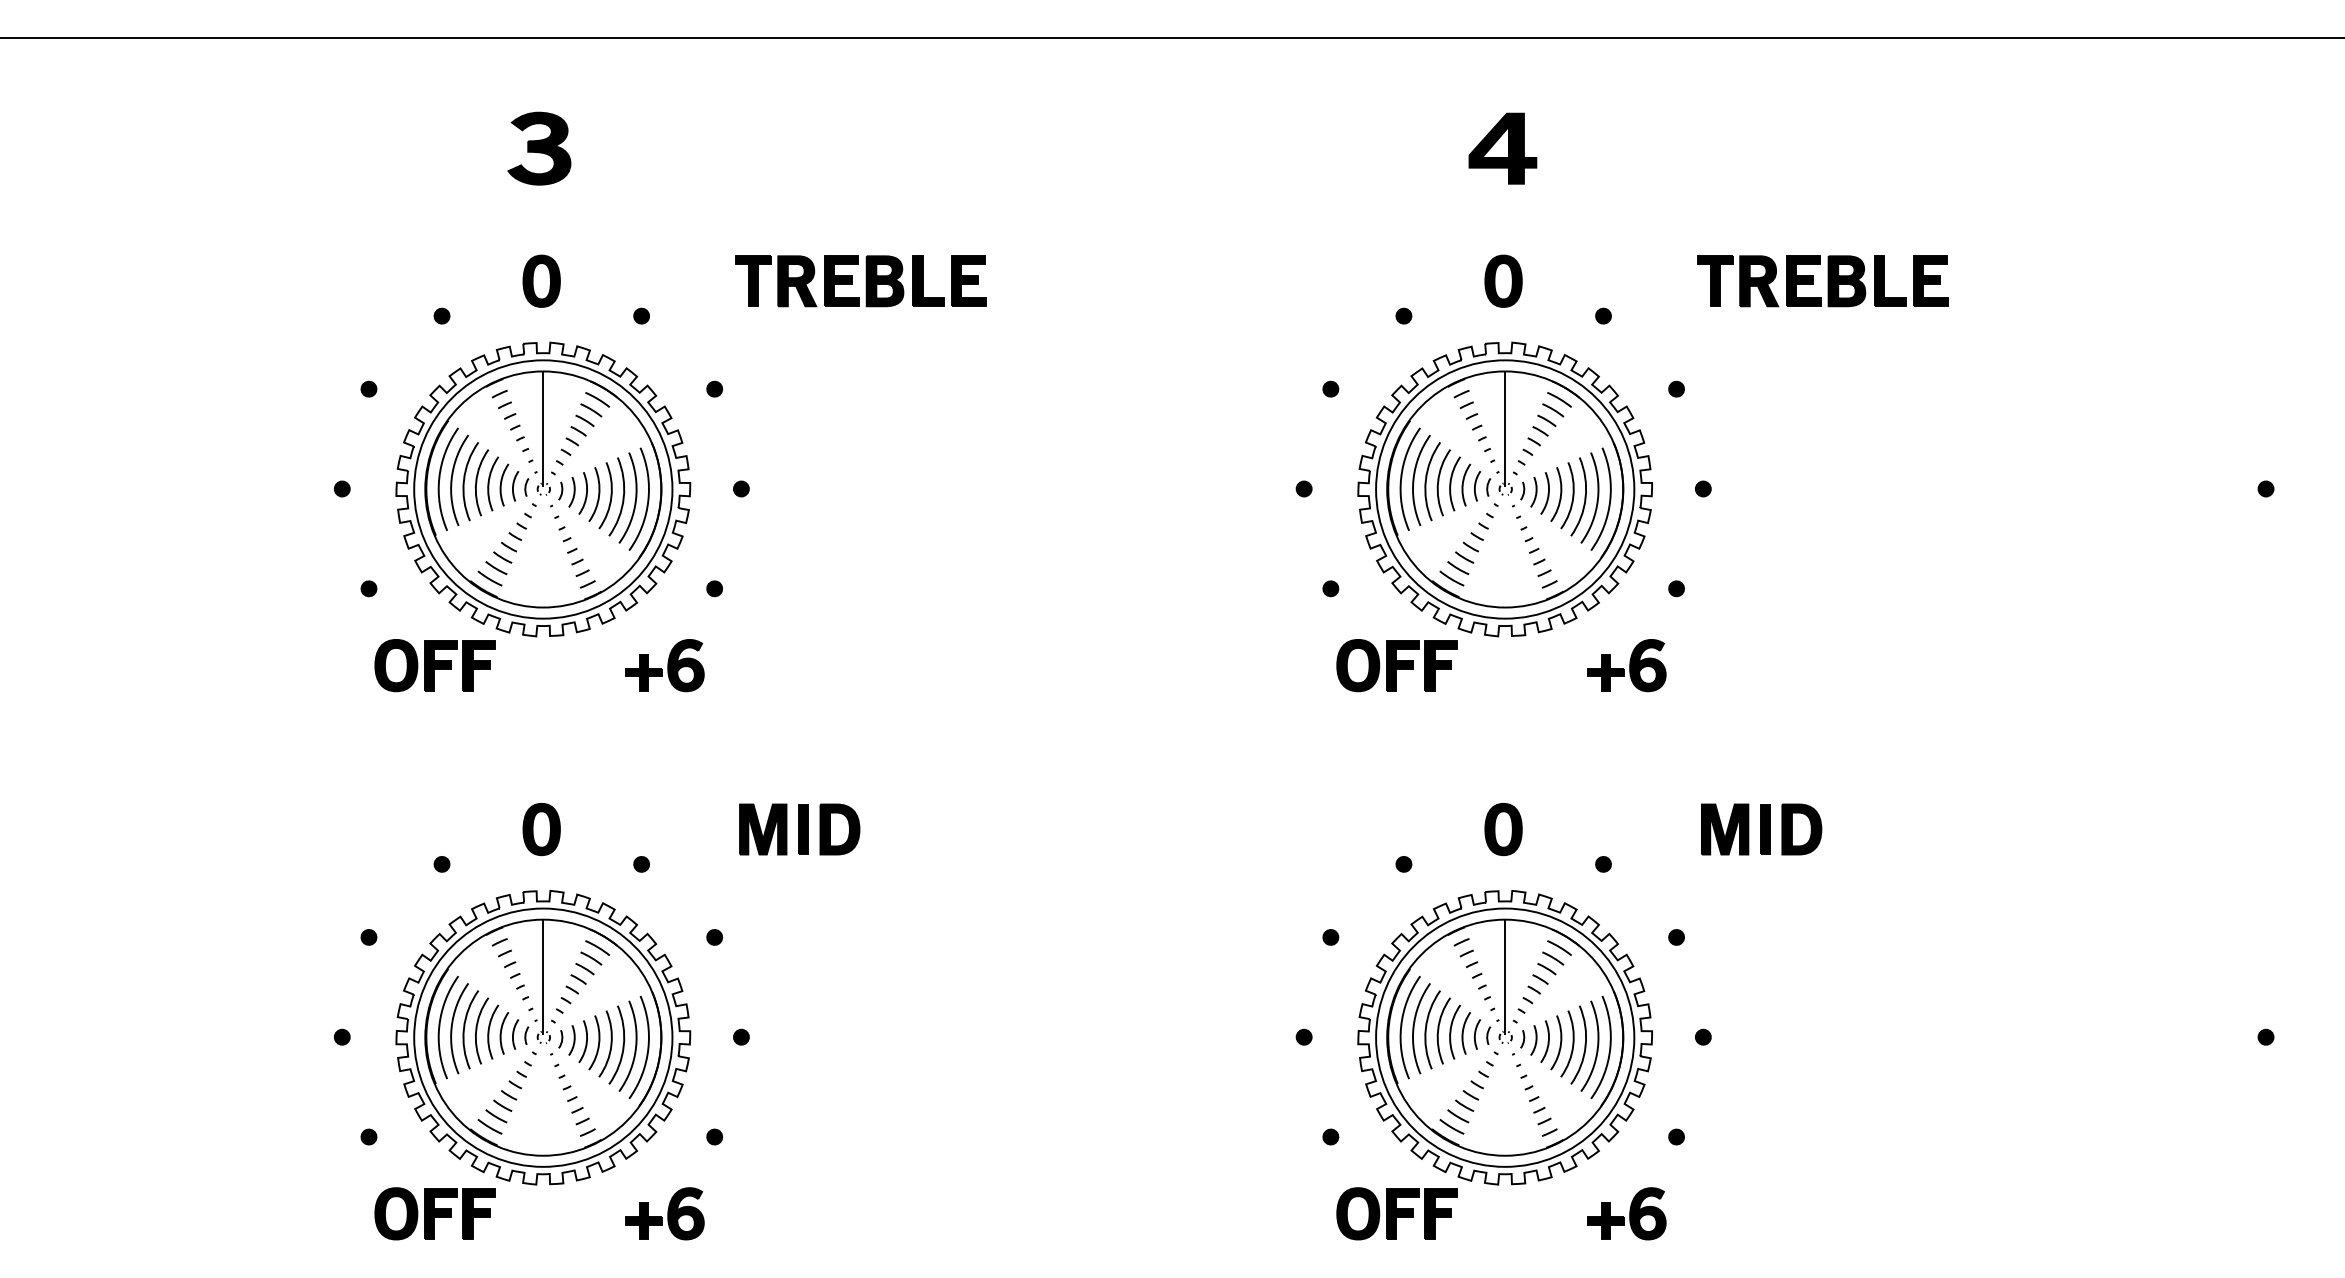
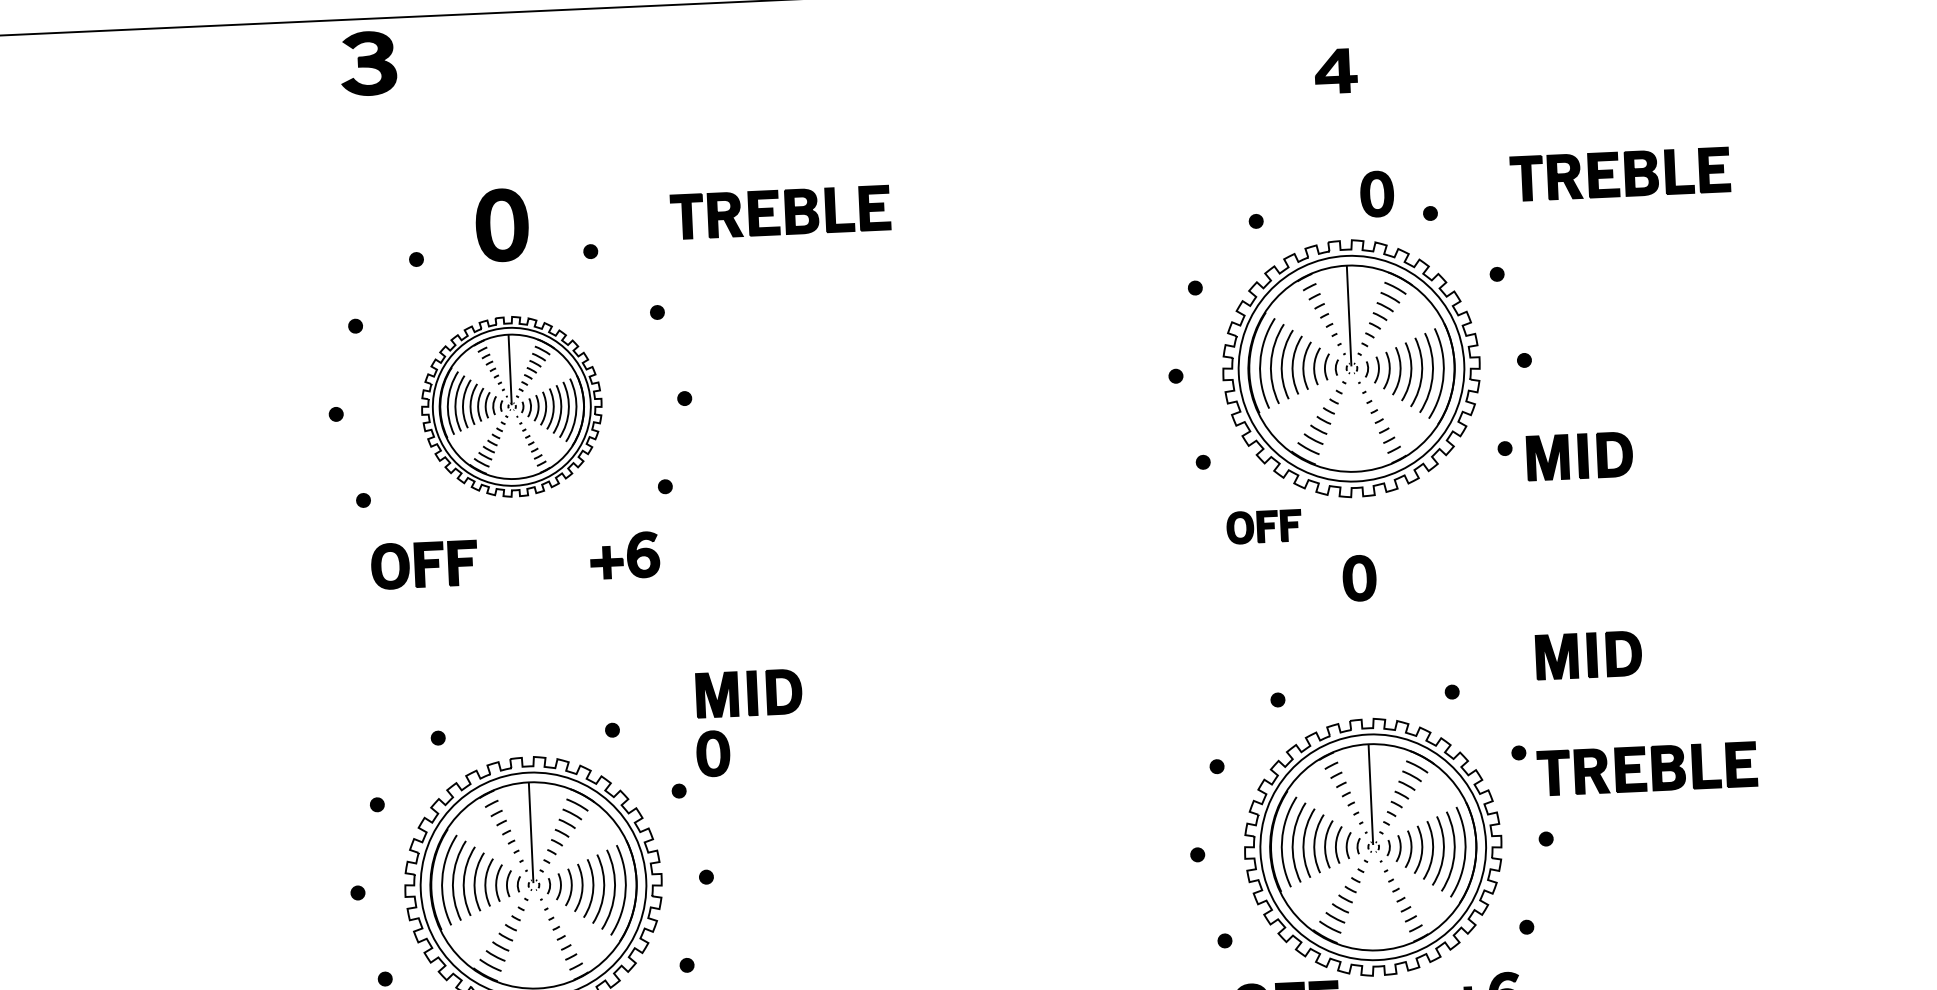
part: (539, 148) -> (368, 63), moved
part: (1502, 148) -> (1335, 71), size x0.7
part: (541, 280) -> (501, 224), size x1.6
part: (1503, 280) -> (1377, 193), moved
part: (543, 489) -> (511, 406), size x0.7
part: (1761, 601) -> (1579, 456), added
part: (1396, 665) -> (1263, 526), size x0.7
part: (1626, 665) -> (1464, 517), removed
part: (541, 829) -> (713, 753), moved
part: (1503, 829) -> (1359, 578), moved
part: (1822, 962) -> (1647, 769), added

